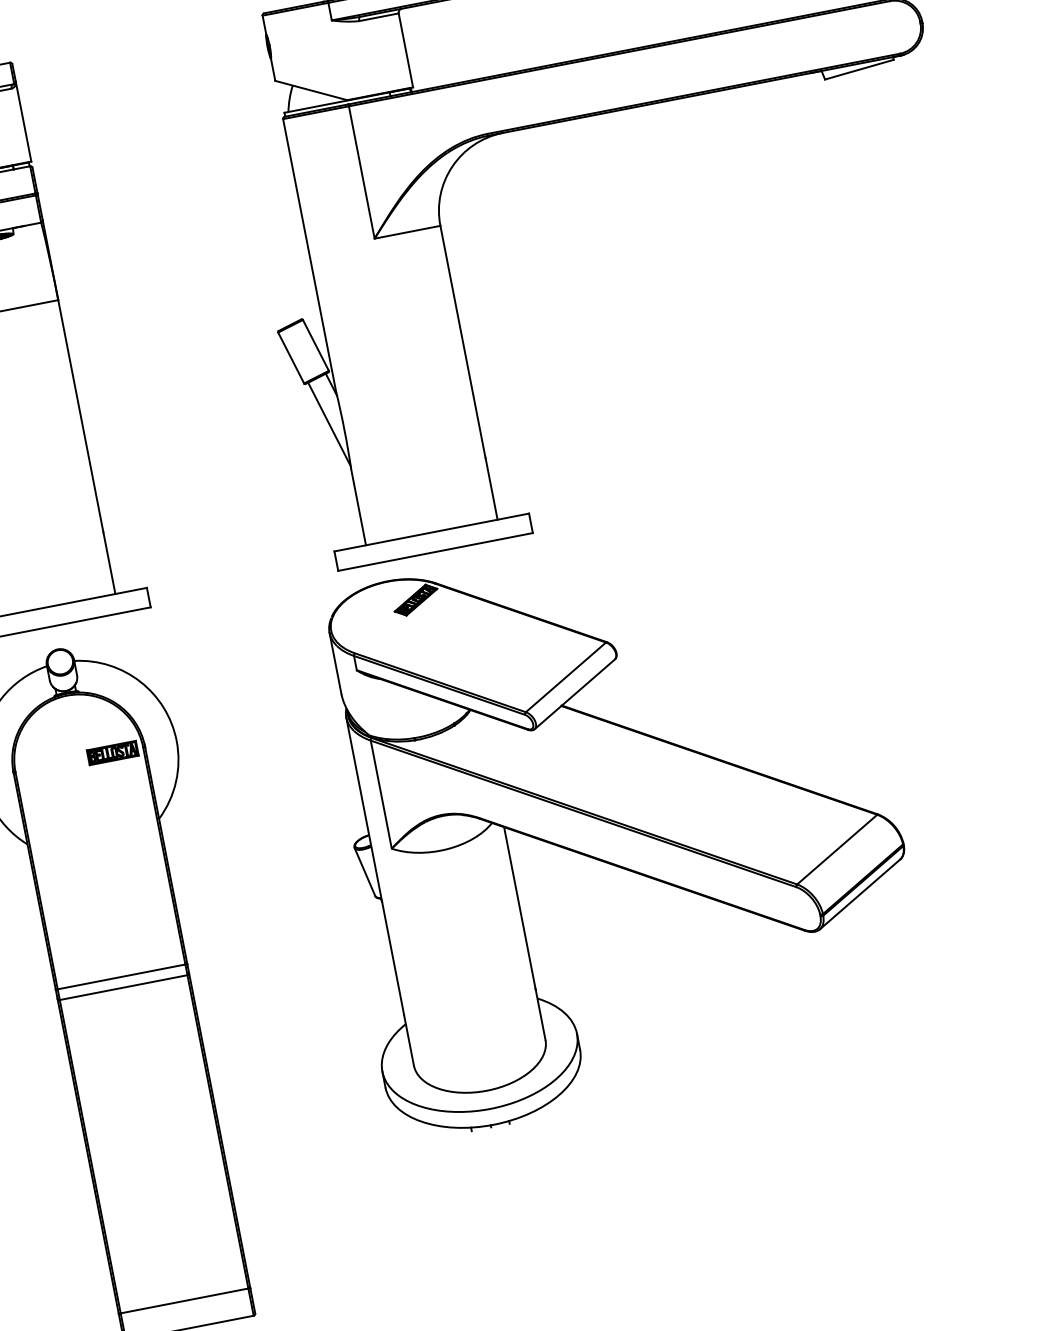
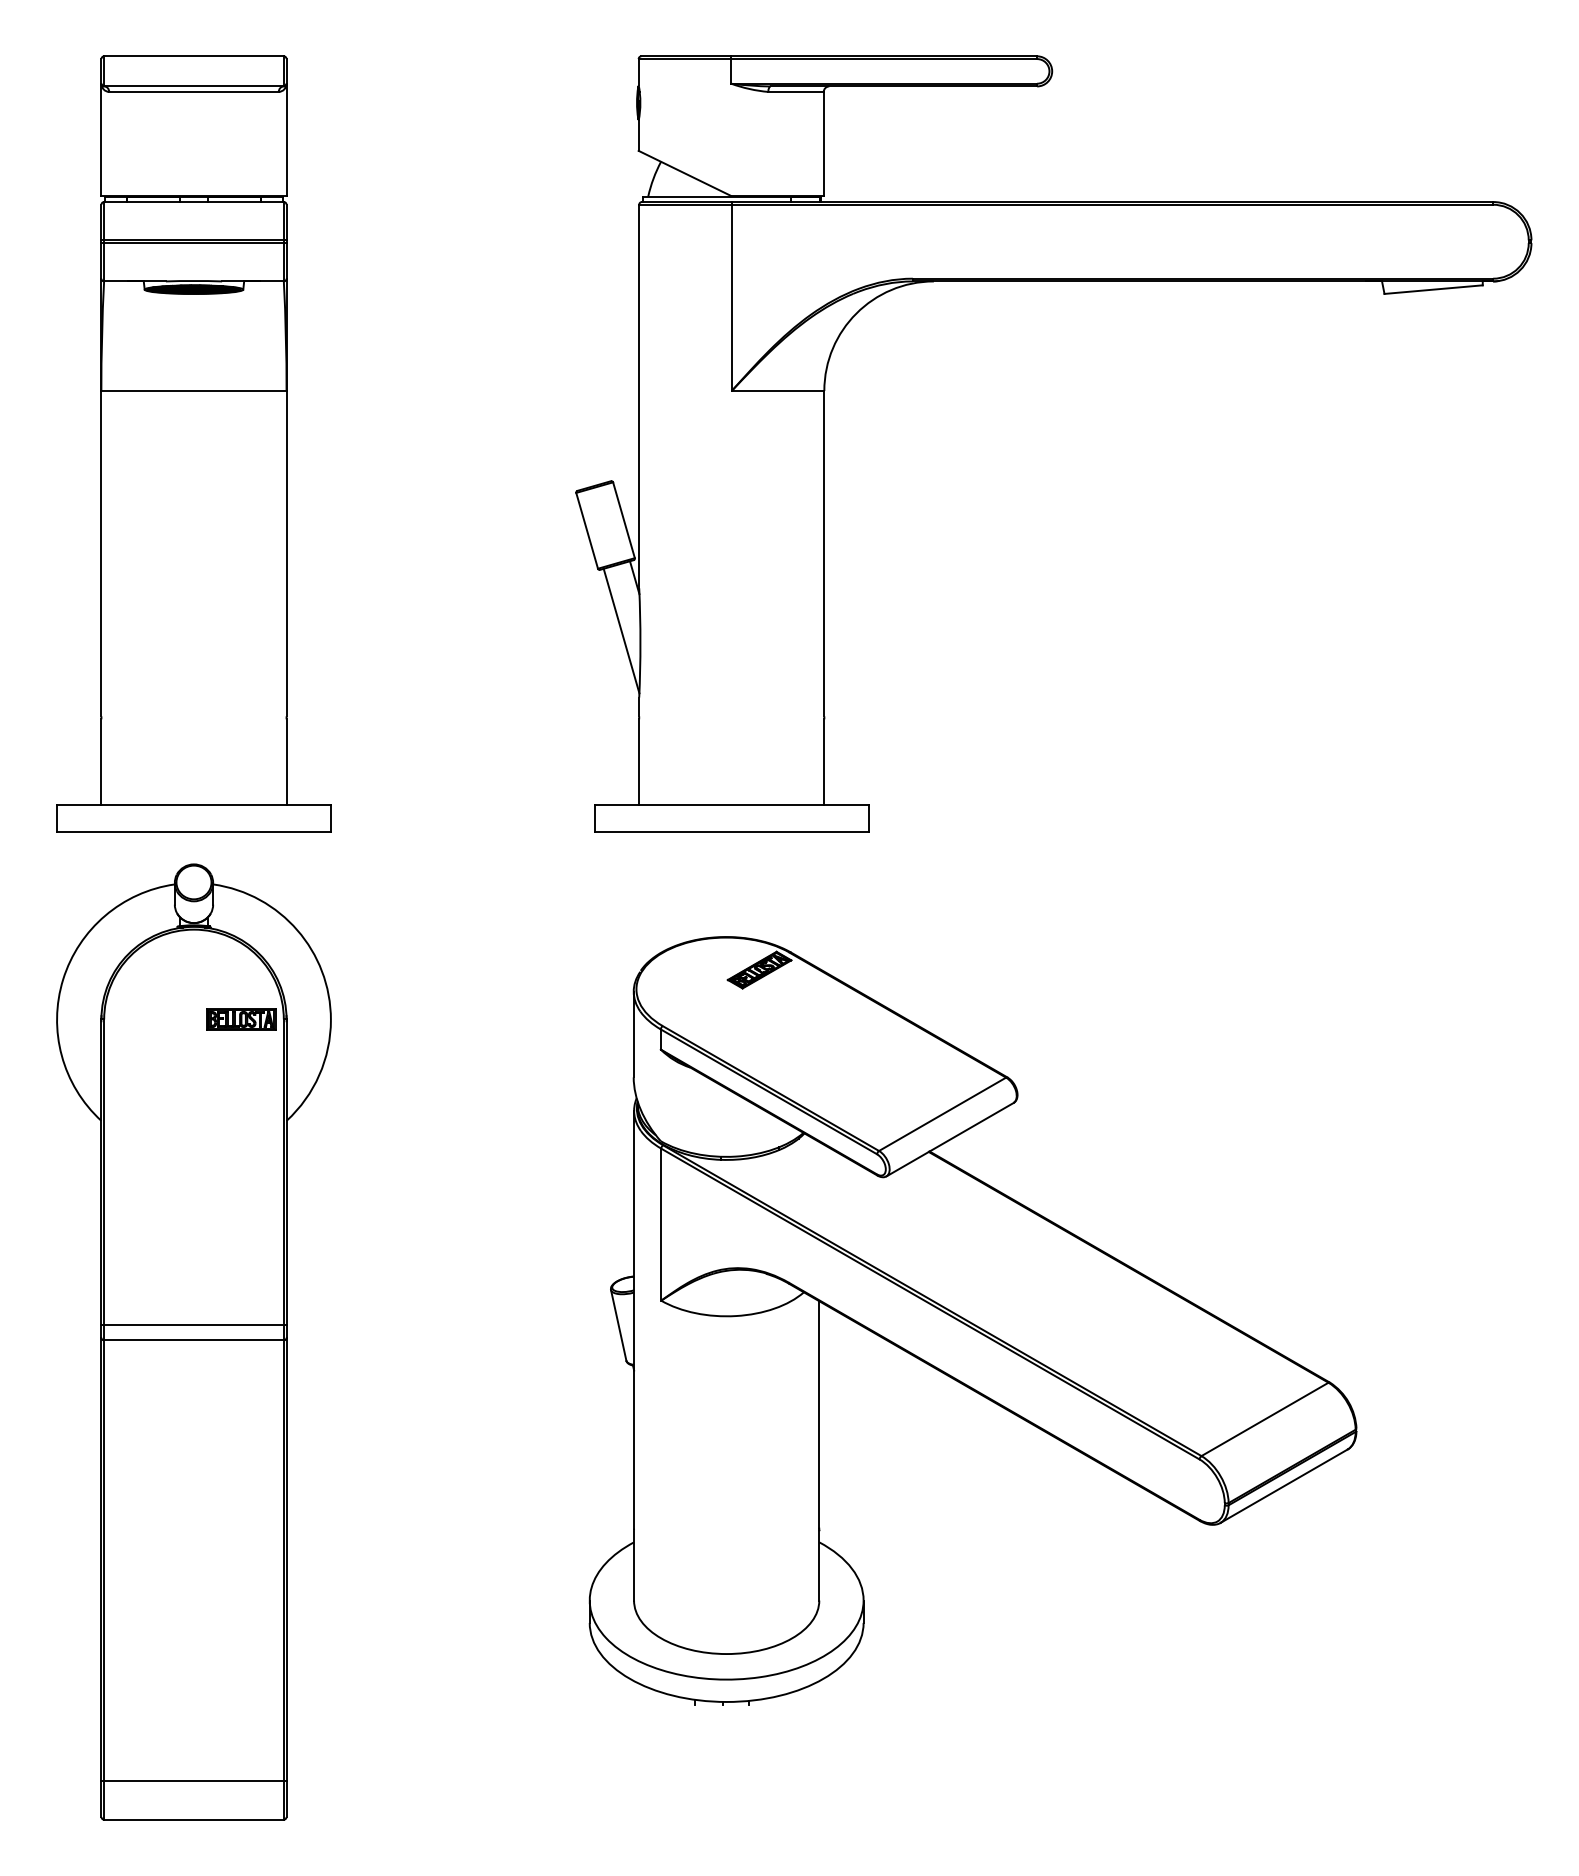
part: (615, 819) -> (972, 1320), moved

